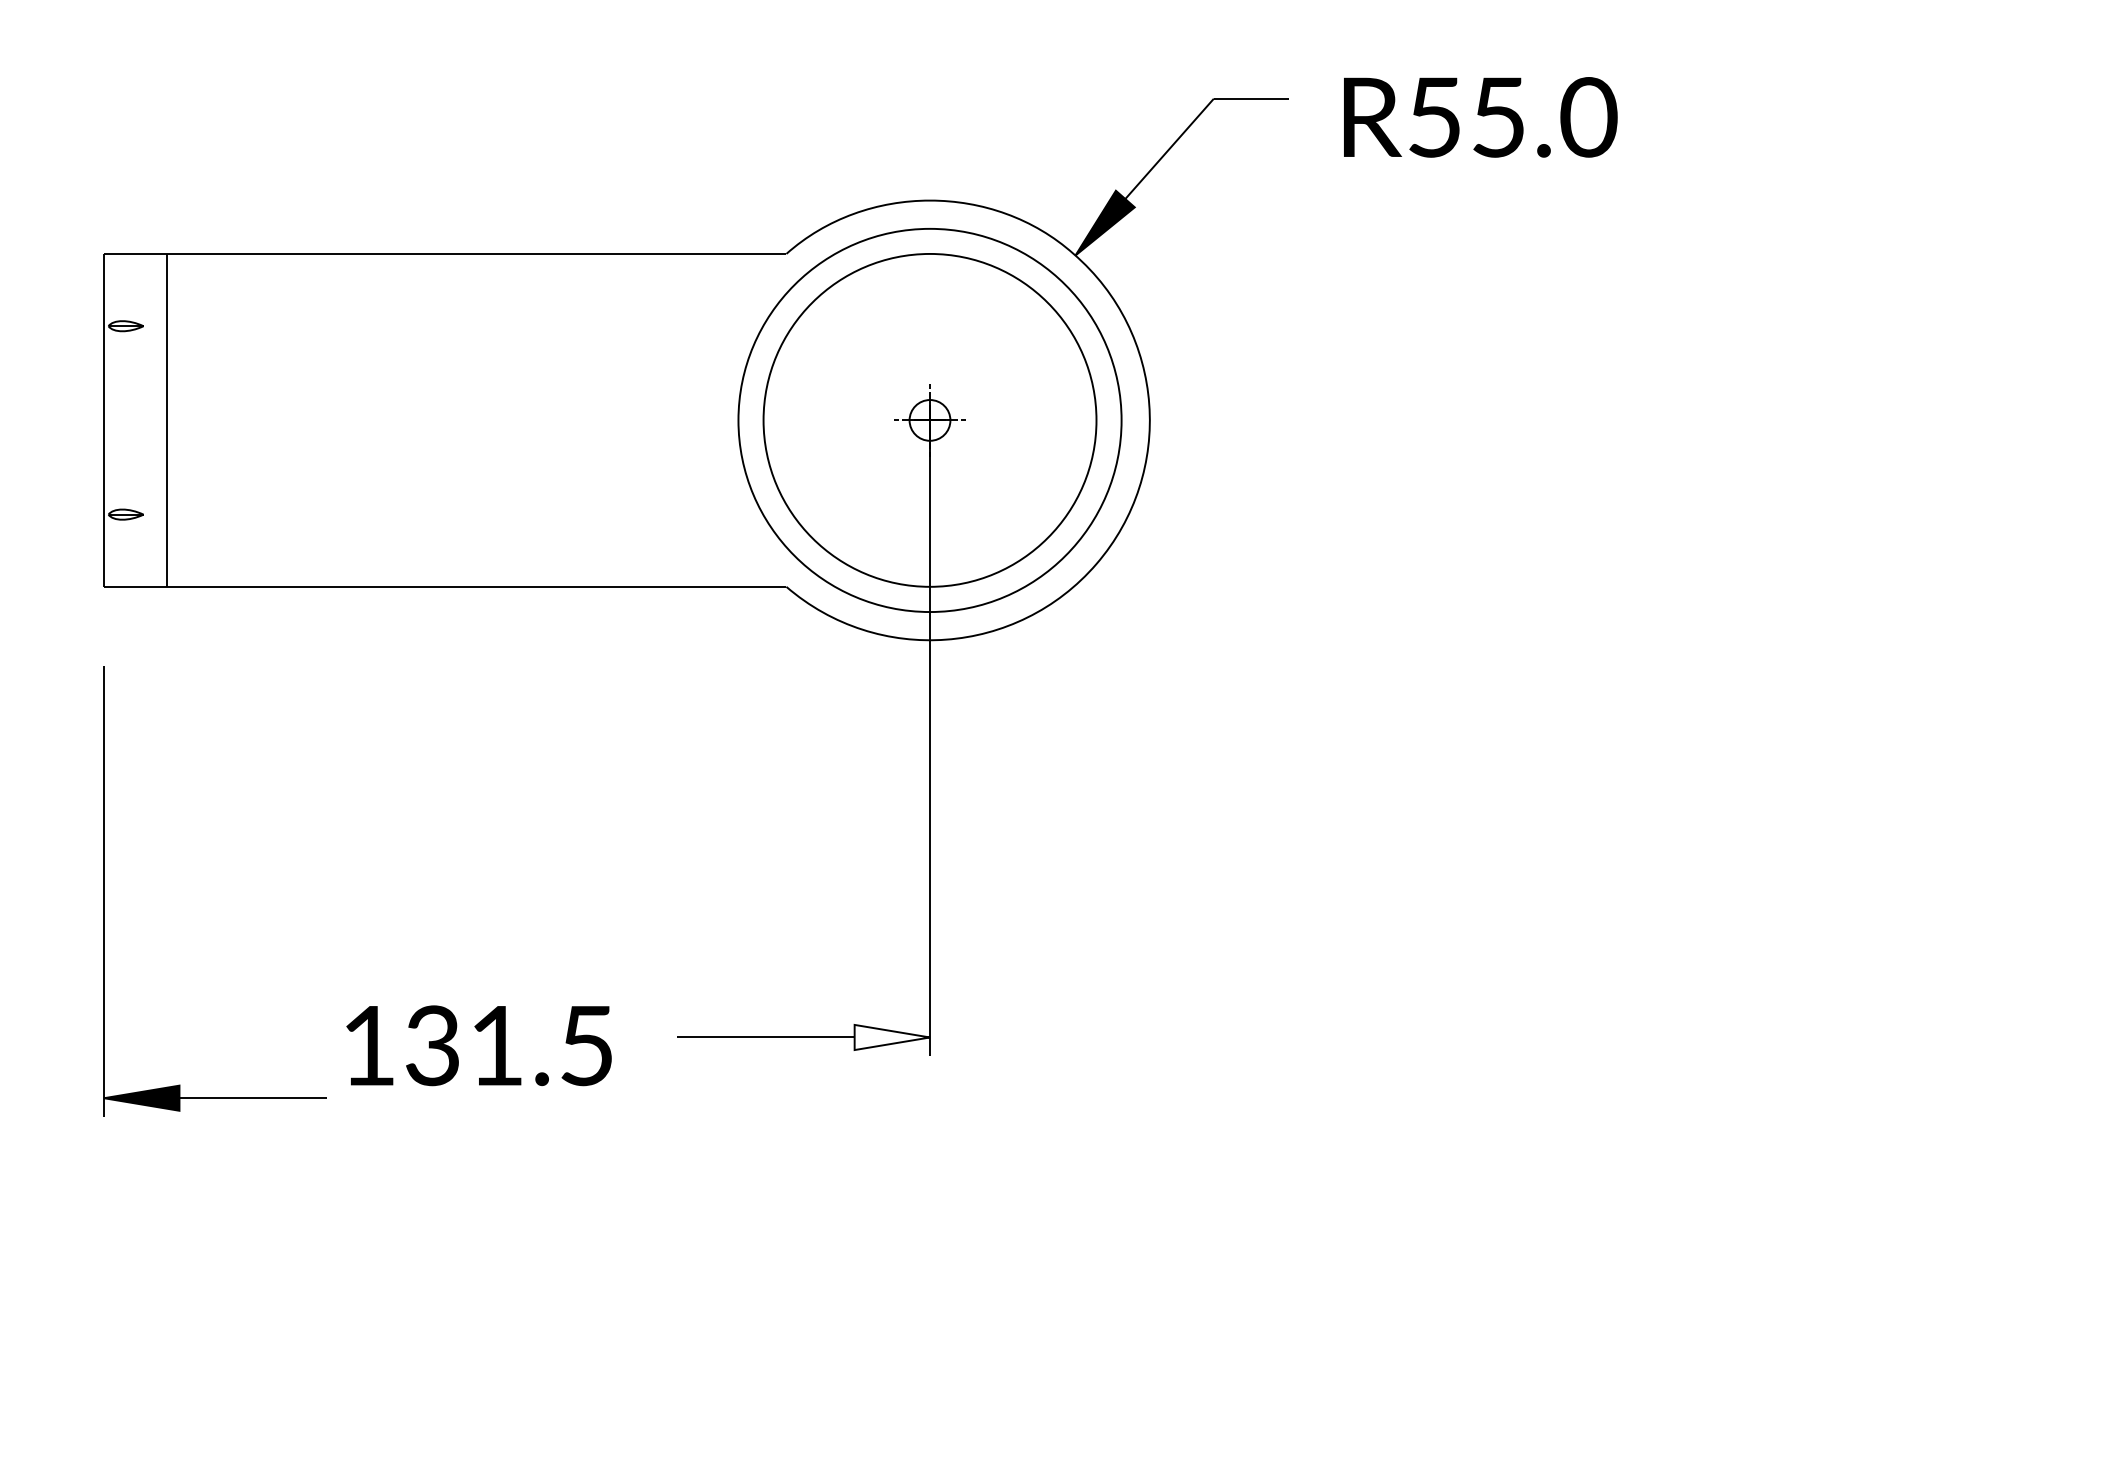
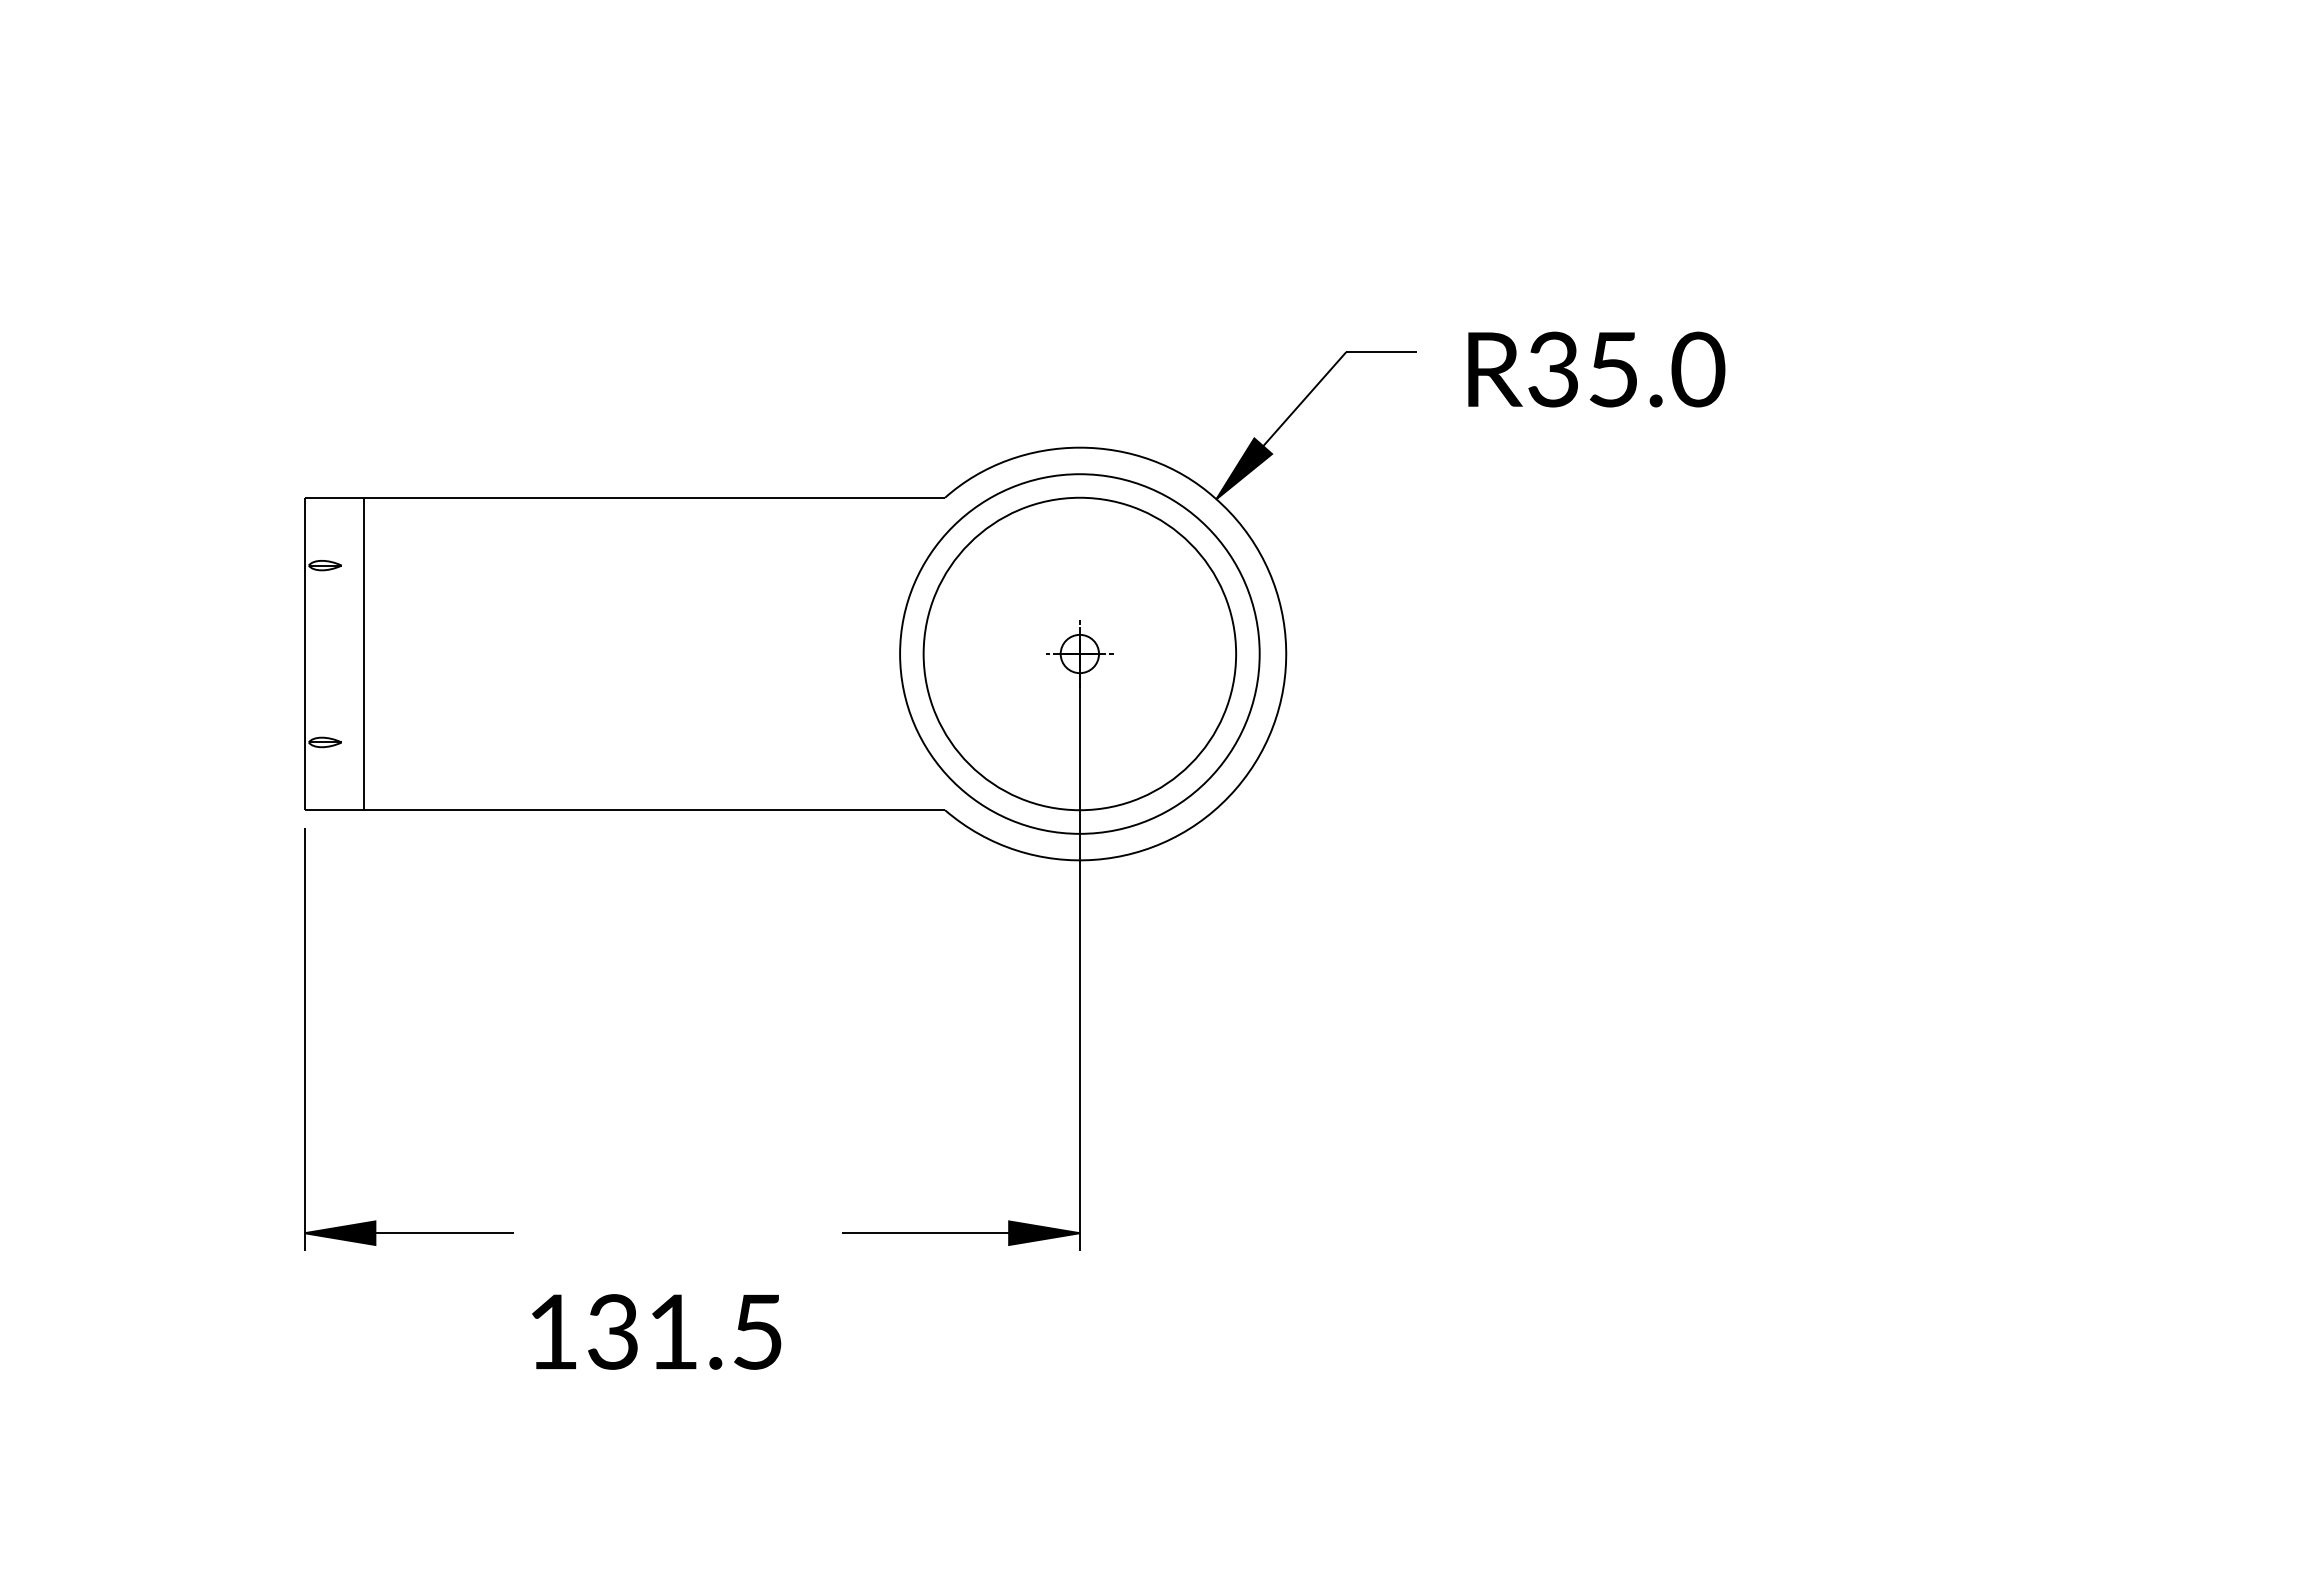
text: (1433, 117) -> (1552, 369), R55.0 -> R35.0
part: (104, 891) -> (305, 1039), moved
fill: (892, 1037) -> (1044, 1233), added
text: (478, 1045) -> (656, 1331), moved

